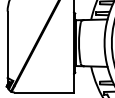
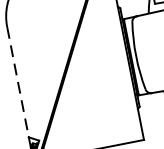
line: (7, 45) -> (18, 83), solid -> dashed

